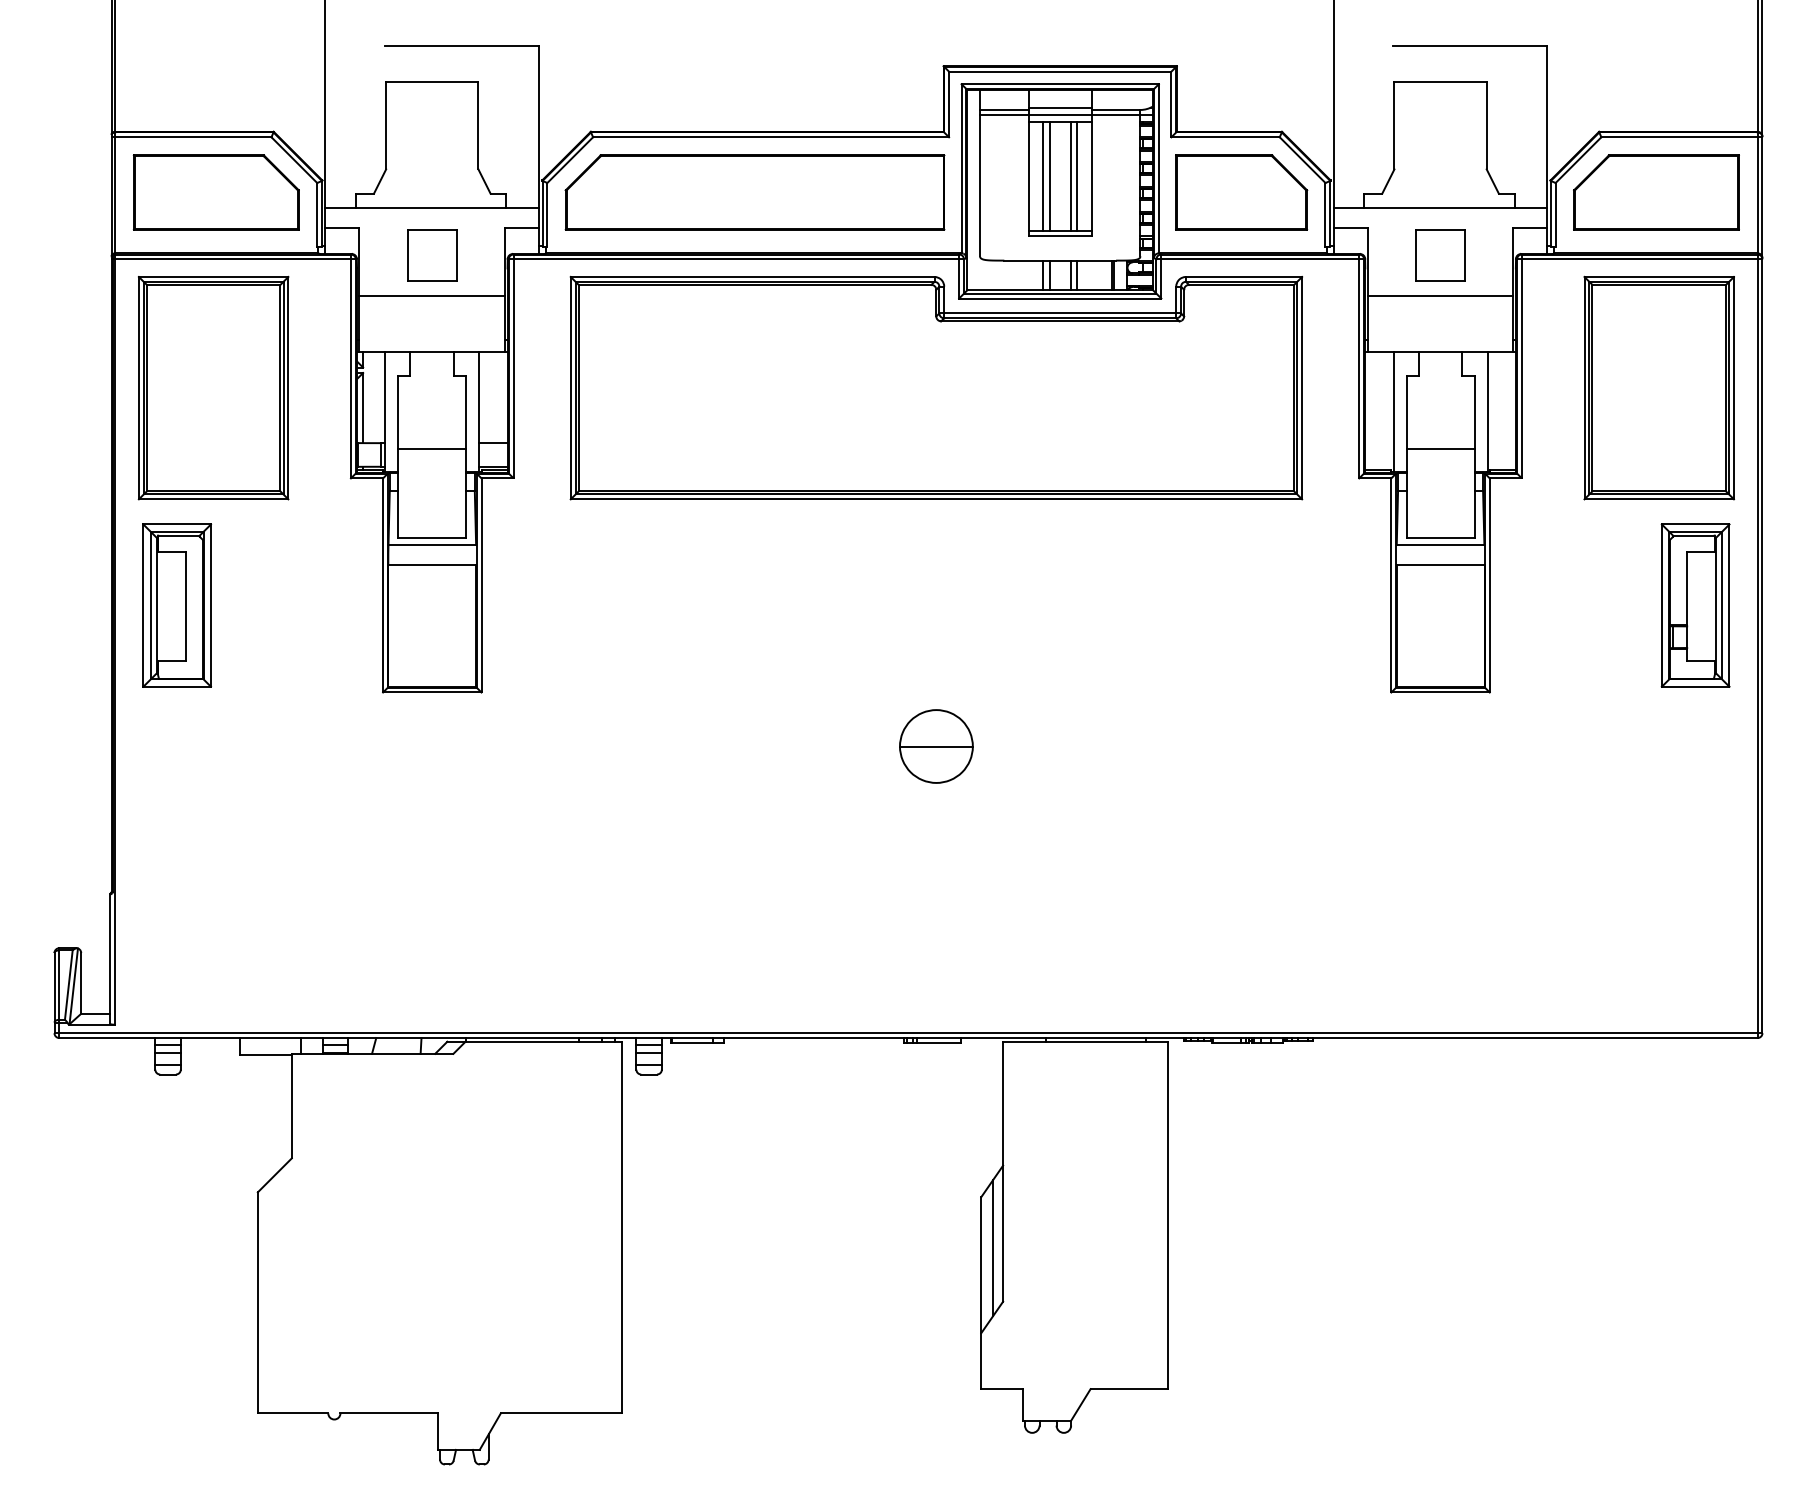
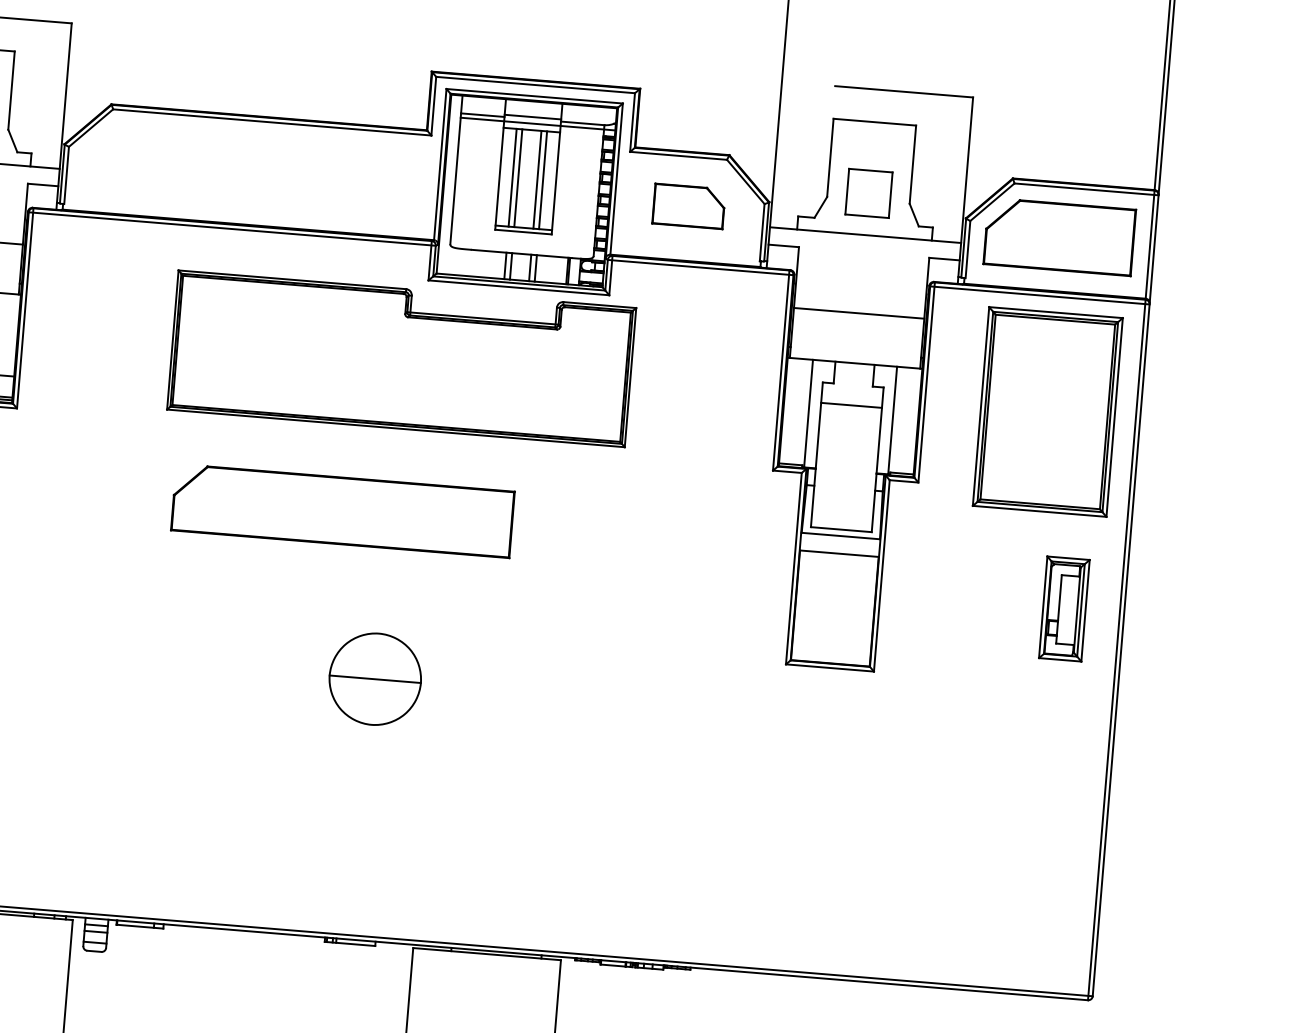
part: (754, 192) -> (342, 510), moved
part: (1241, 192) -> (688, 206), size x0.6
part: (1440, 255) -> (868, 193), moved
part: (936, 387) -> (401, 358), size x0.7
line: (1440, 448) -> (851, 405), moved
part: (1695, 605) -> (1064, 608), size x0.7
part: (936, 746) -> (375, 679), size x1.4

